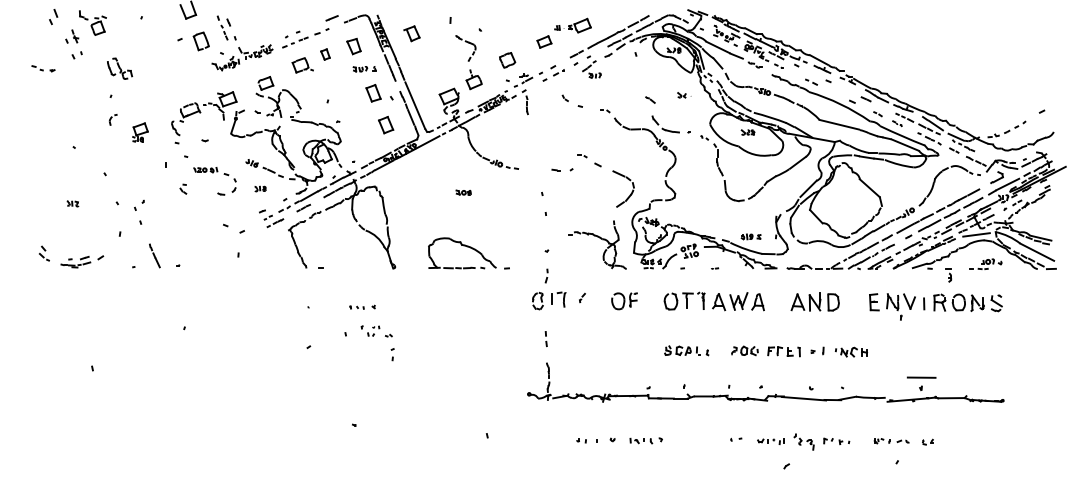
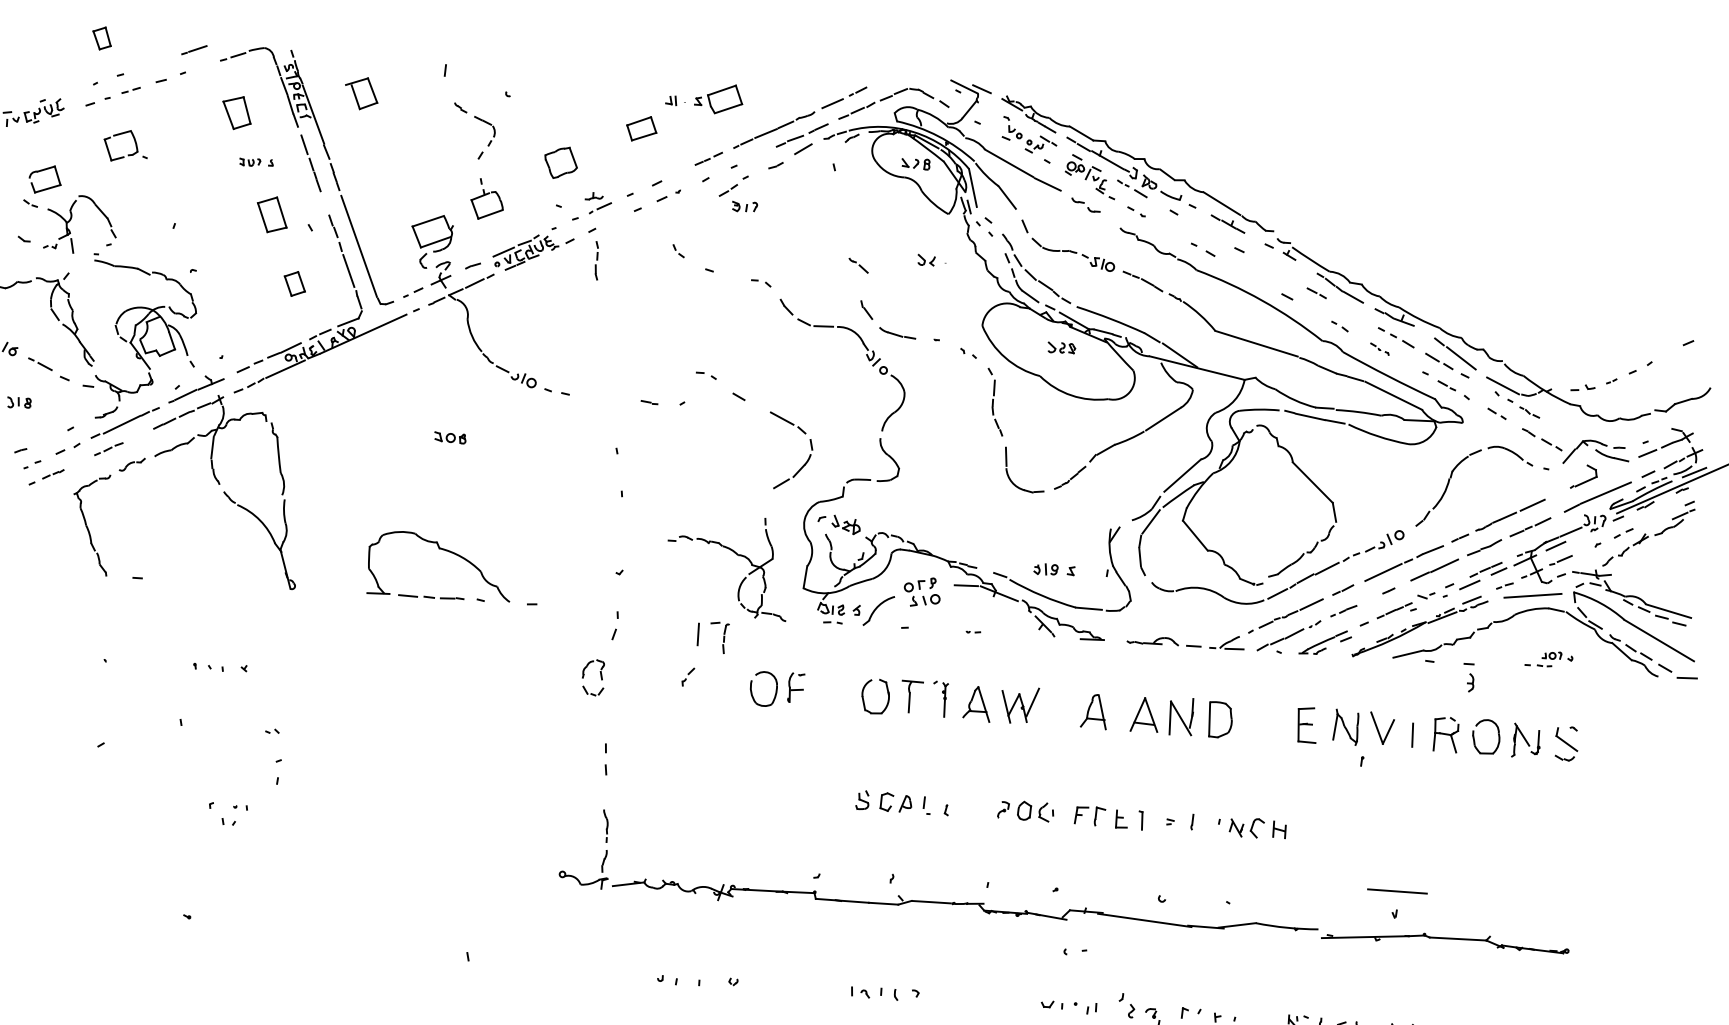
part: (325, 54) -> (102, 38), moved
part: (364, 69) -> (256, 163), size x0.7
part: (386, 124) -> (295, 282), size x0.7
part: (985, 263) -> (1548, 657), size x0.7
part: (558, 299) -> (712, 637), moved
part: (757, 302) -> (1093, 712), moved
part: (370, 330) -> (228, 813), moved
part: (736, 439) -> (1075, 951), moved
part: (645, 440) -> (883, 992), moved

